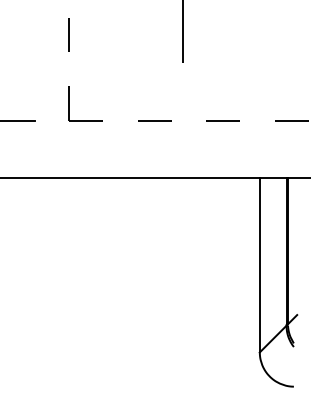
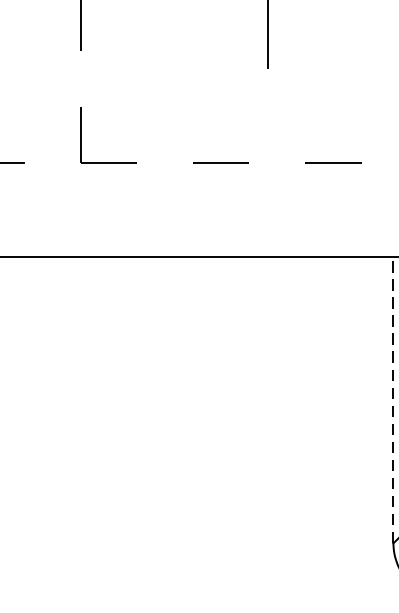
line: (259, 264) -> (392, 399), solid -> dashed

